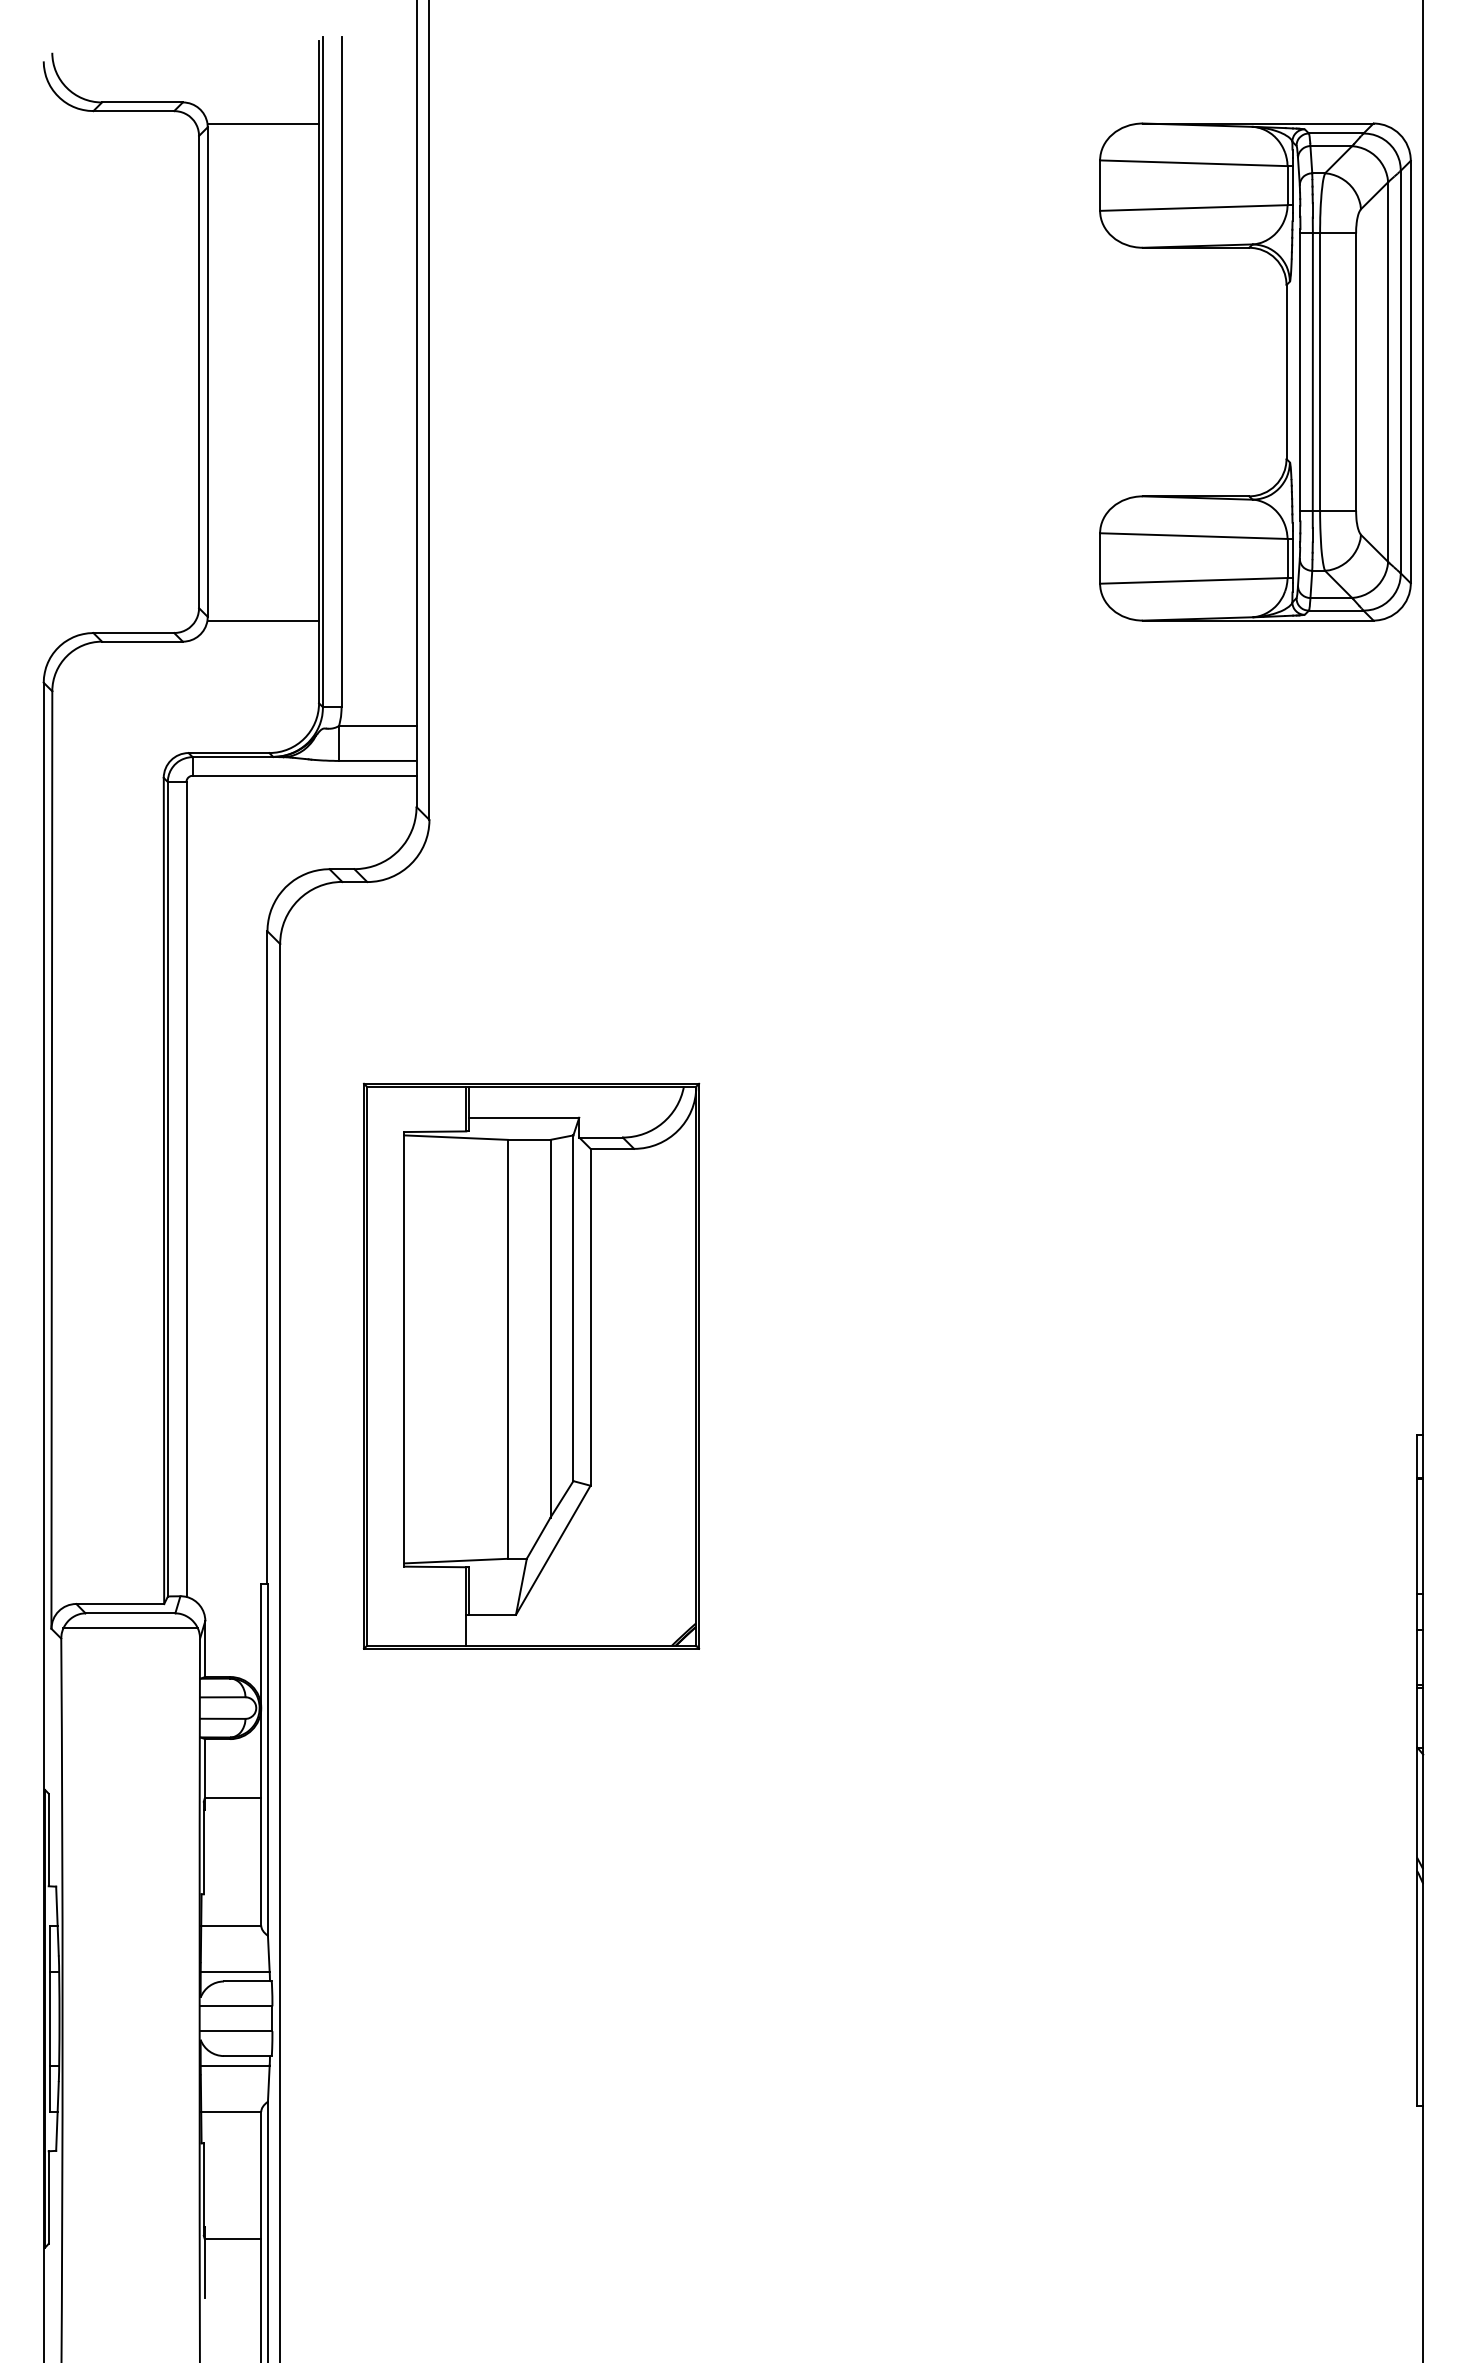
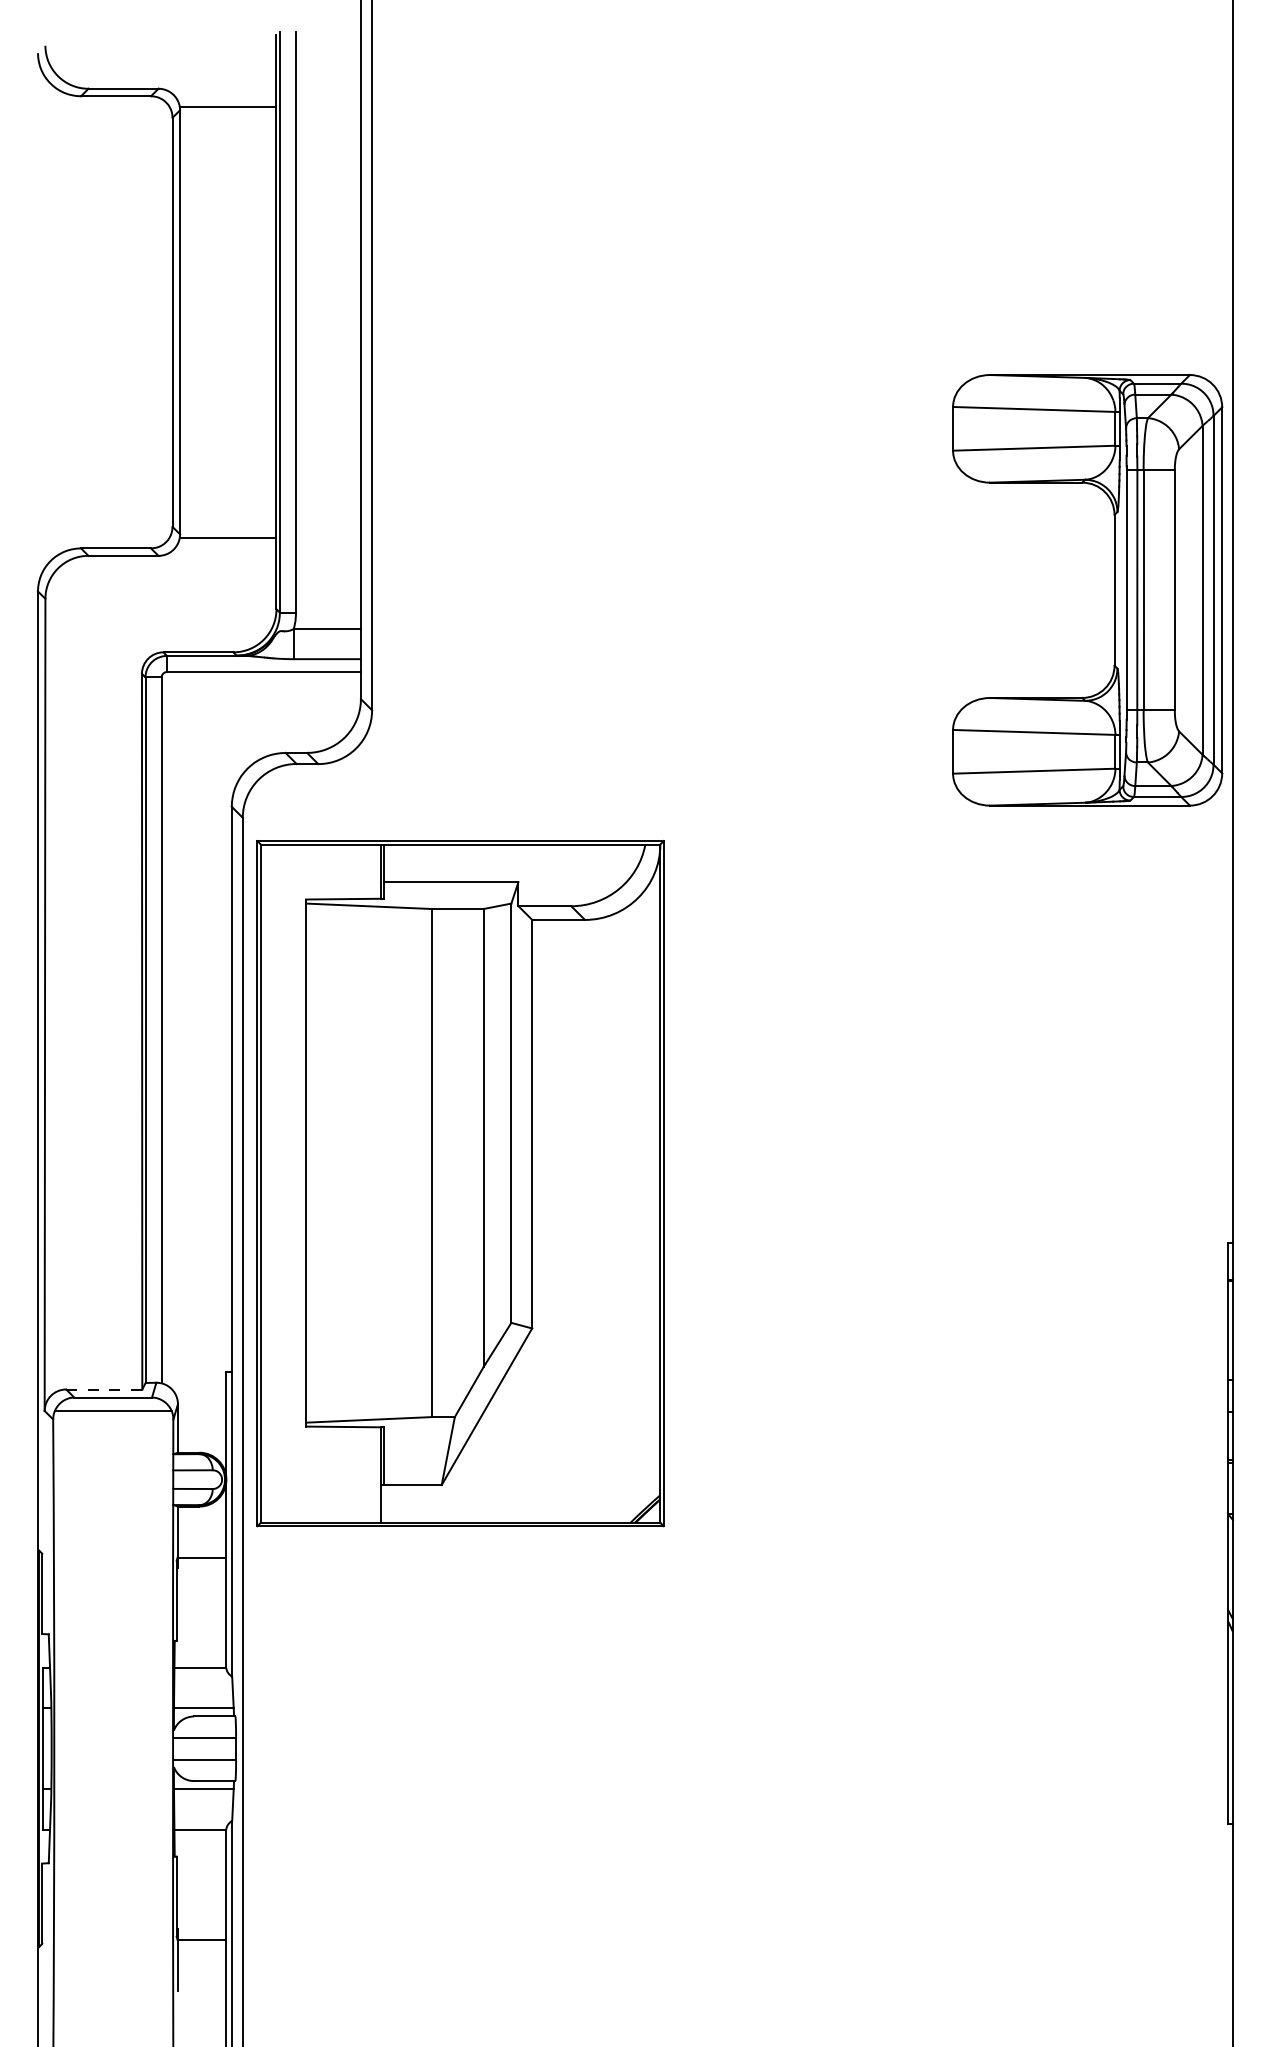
part: (1286, 372) -> (1114, 590), moved
part: (531, 1366) -> (460, 1183), size x1.4
line: (120, 1604) -> (104, 1389), solid -> dashed

